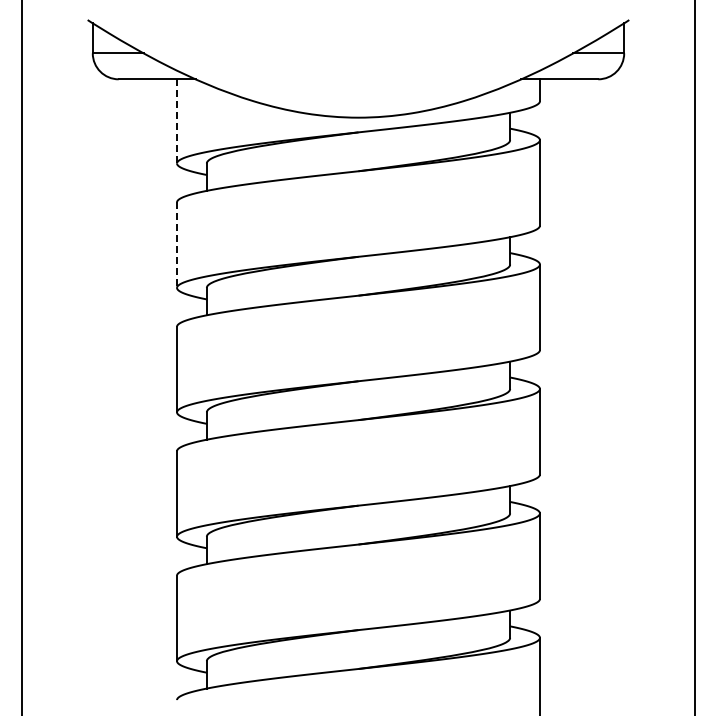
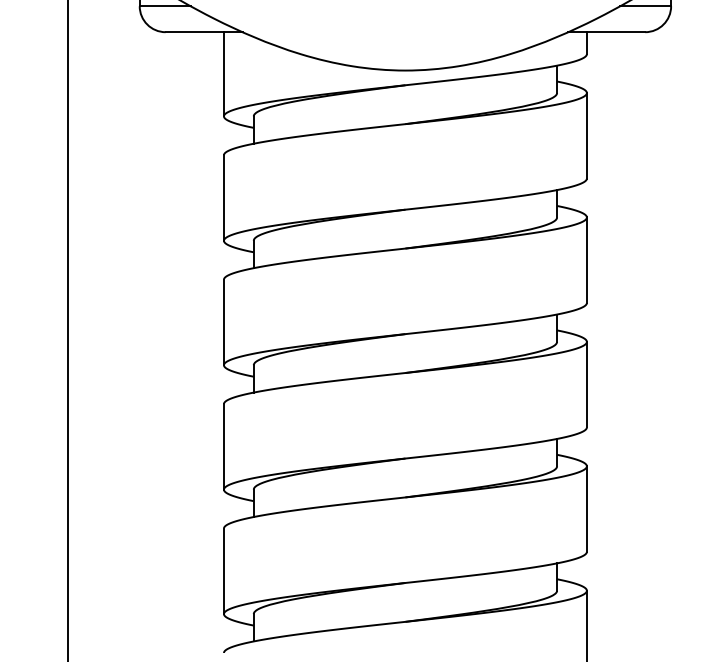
line: (177, 121) -> (224, 74), dashed -> solid
line: (177, 245) -> (224, 198), dashed -> solid

